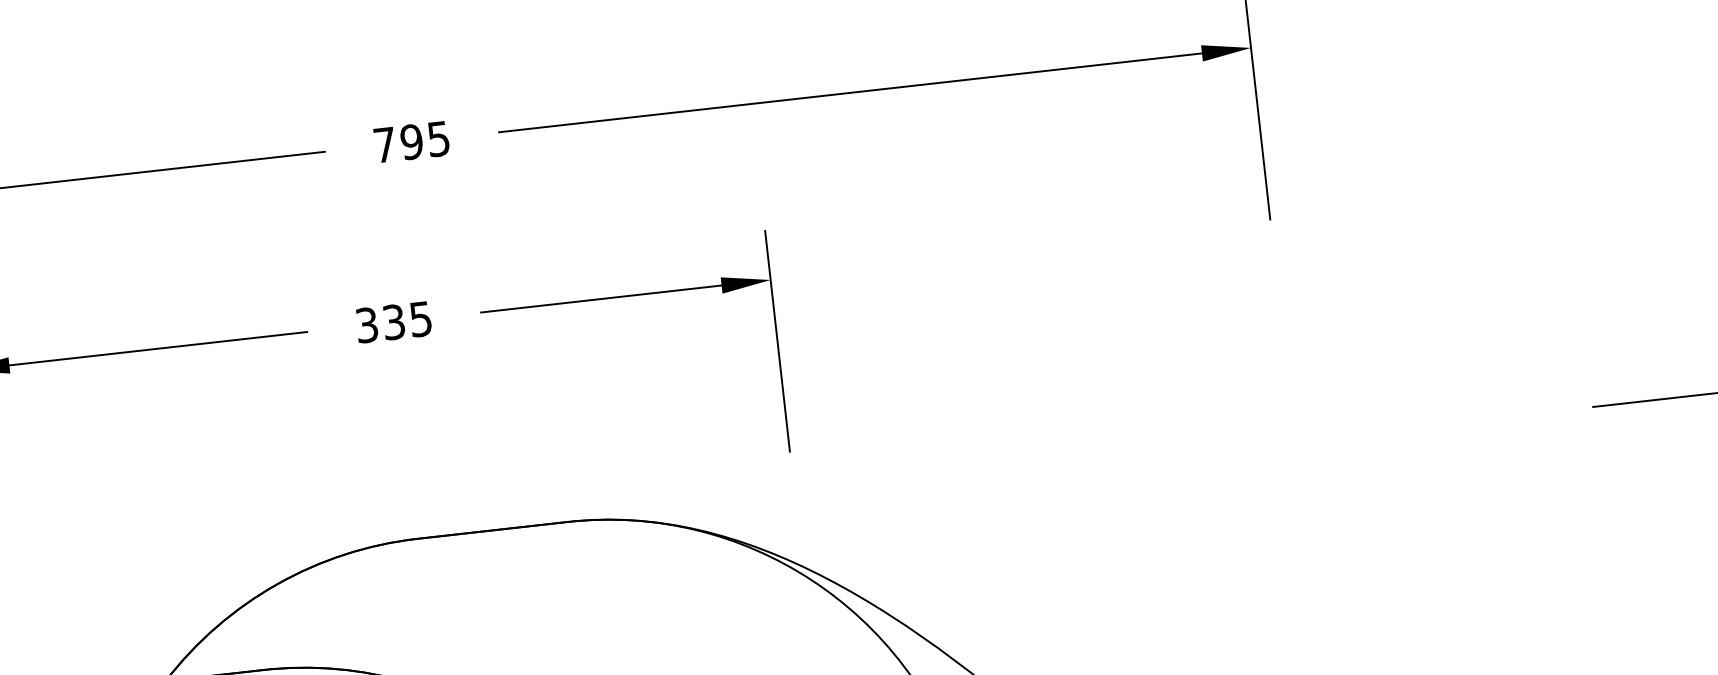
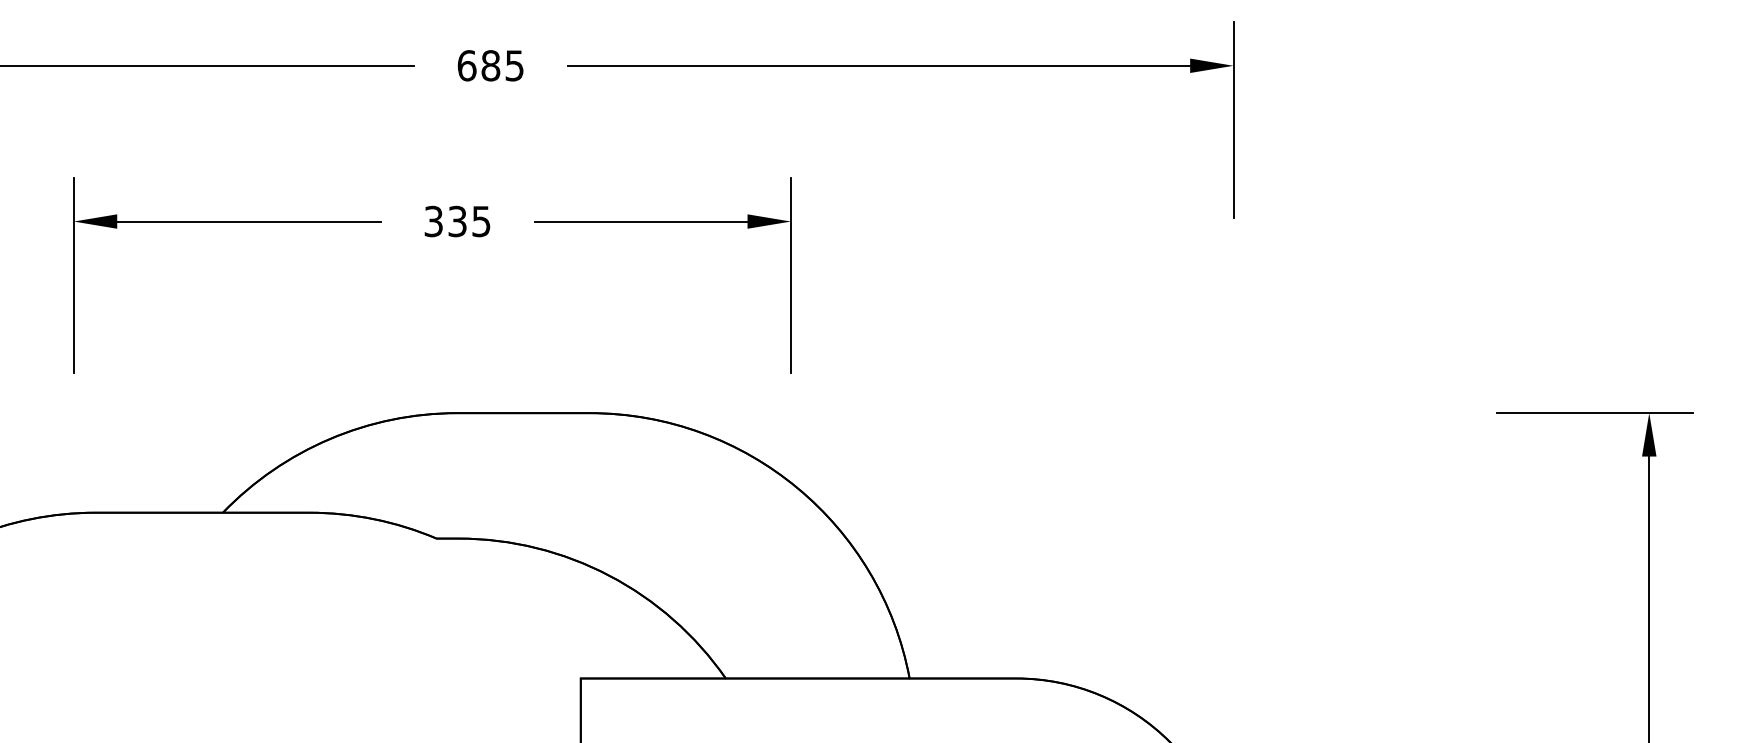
text: (397, 143) -> (478, 65), 795 -> 685

